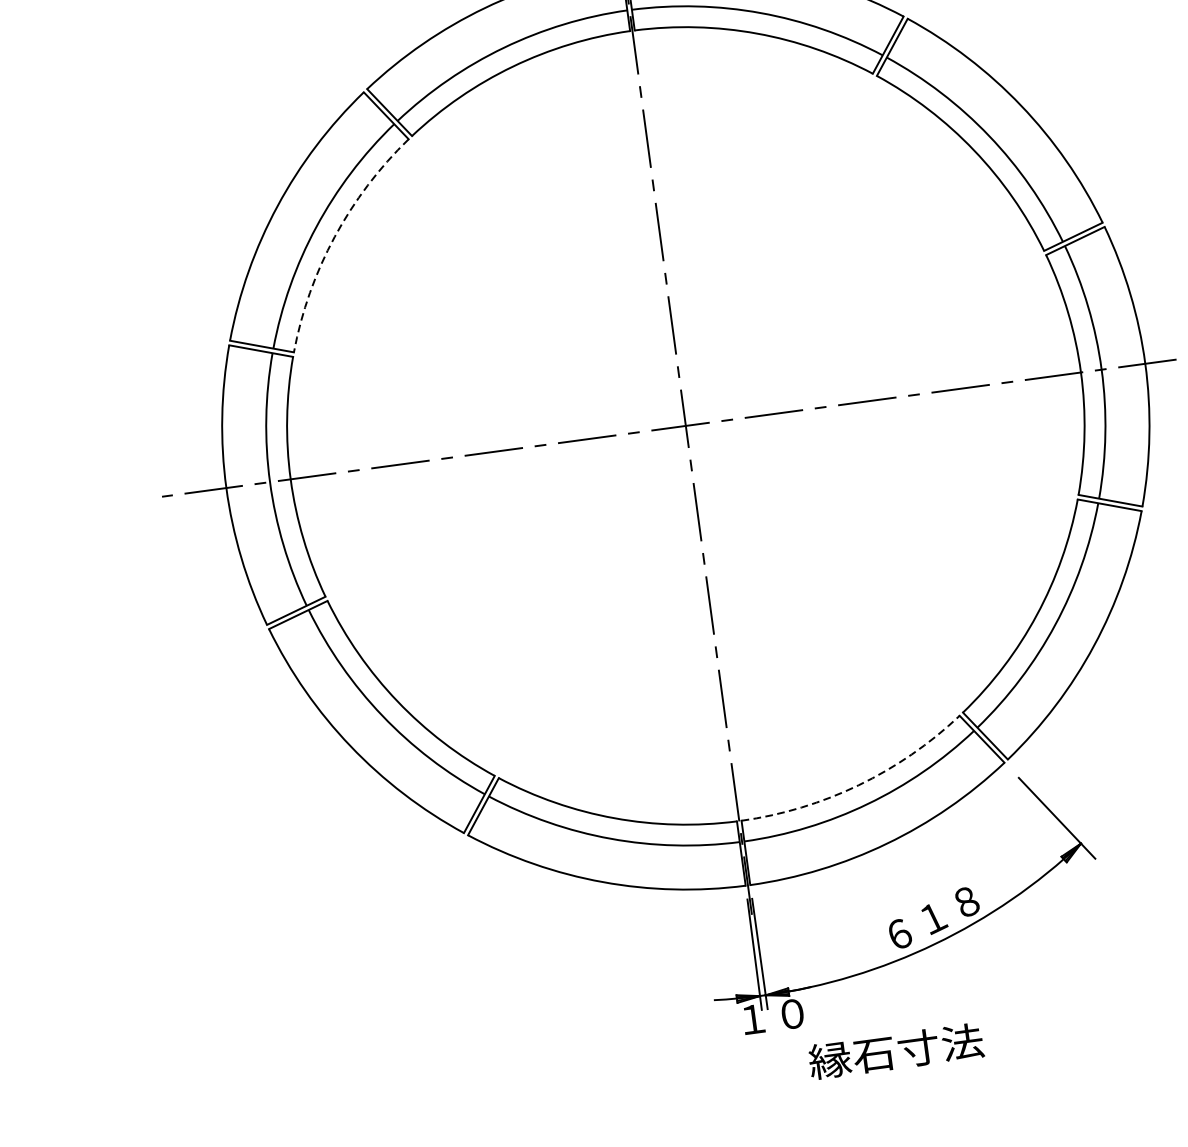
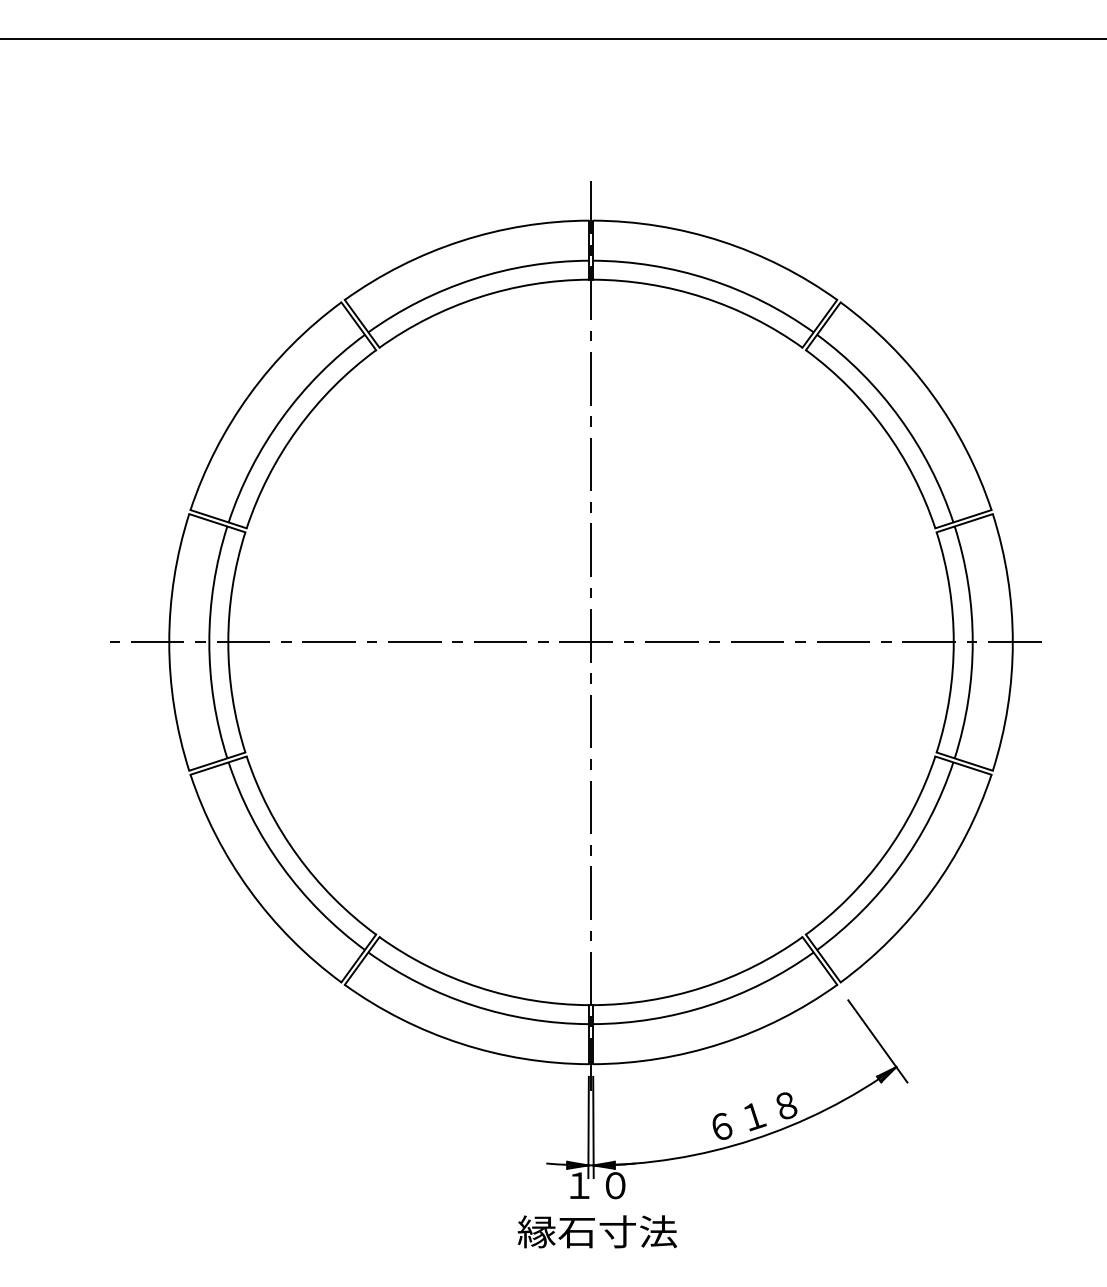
arc: (334, 237) -> (297, 429), dashed -> solid
arc: (859, 785) -> (703, 987), dashed -> solid
text: (895, 1051) -> (596, 1231), moved

